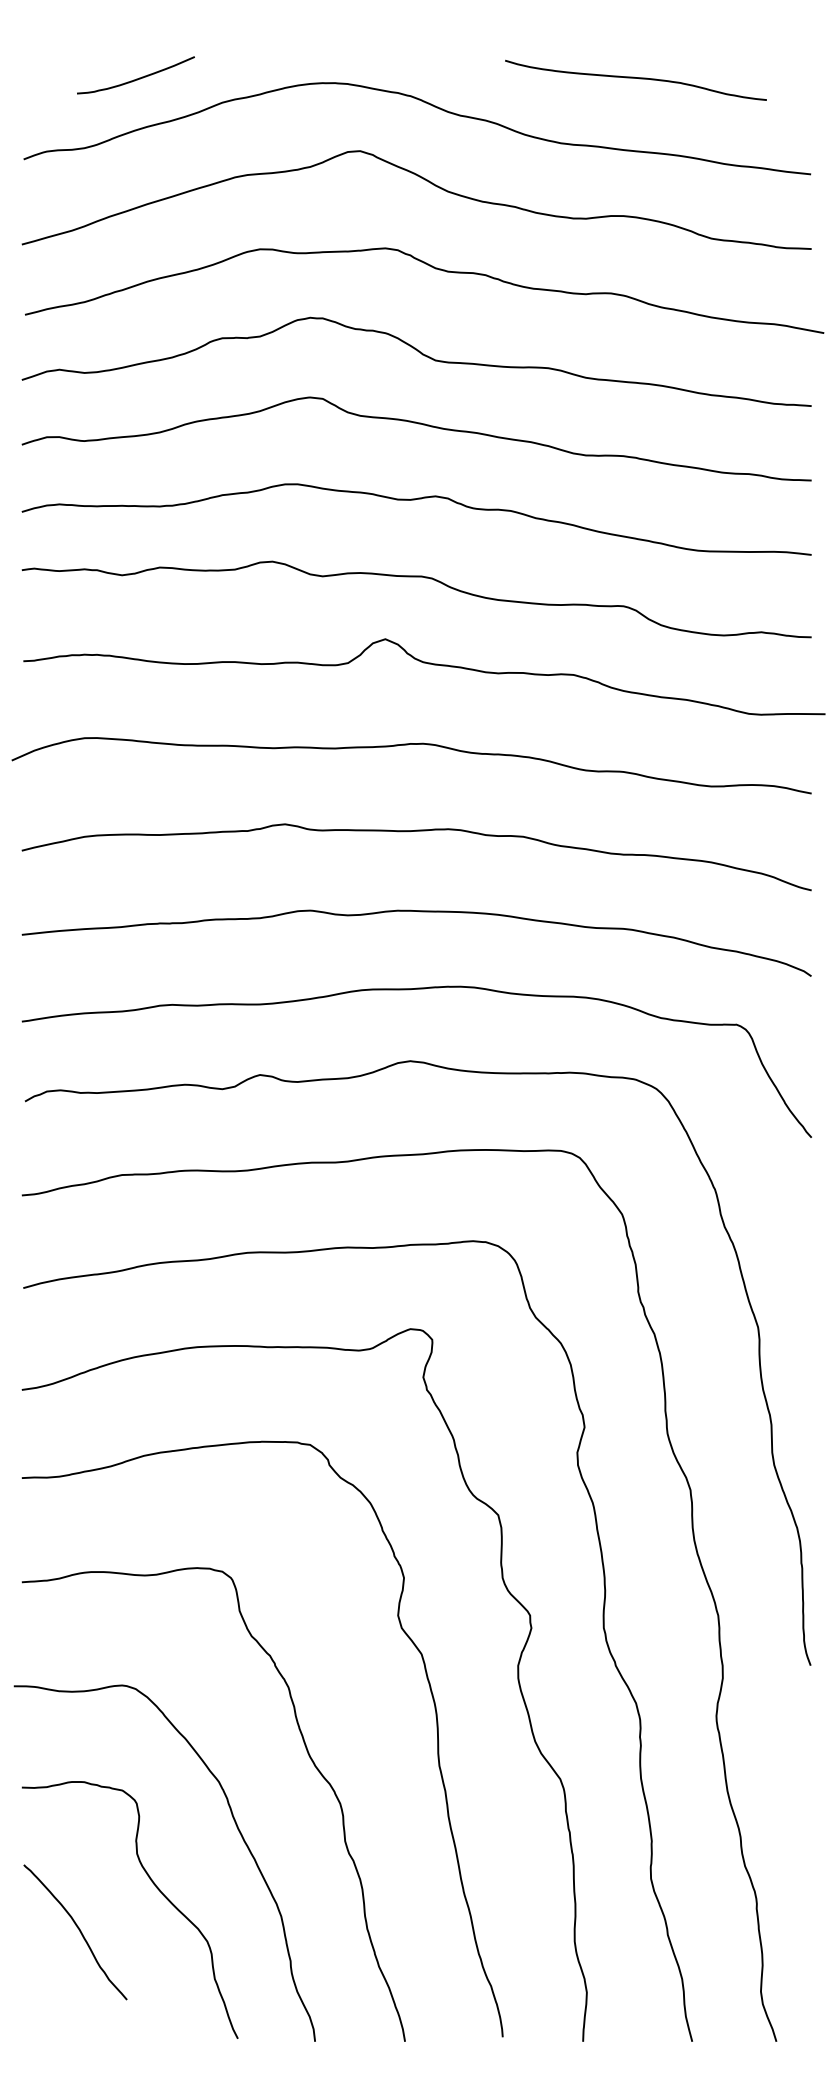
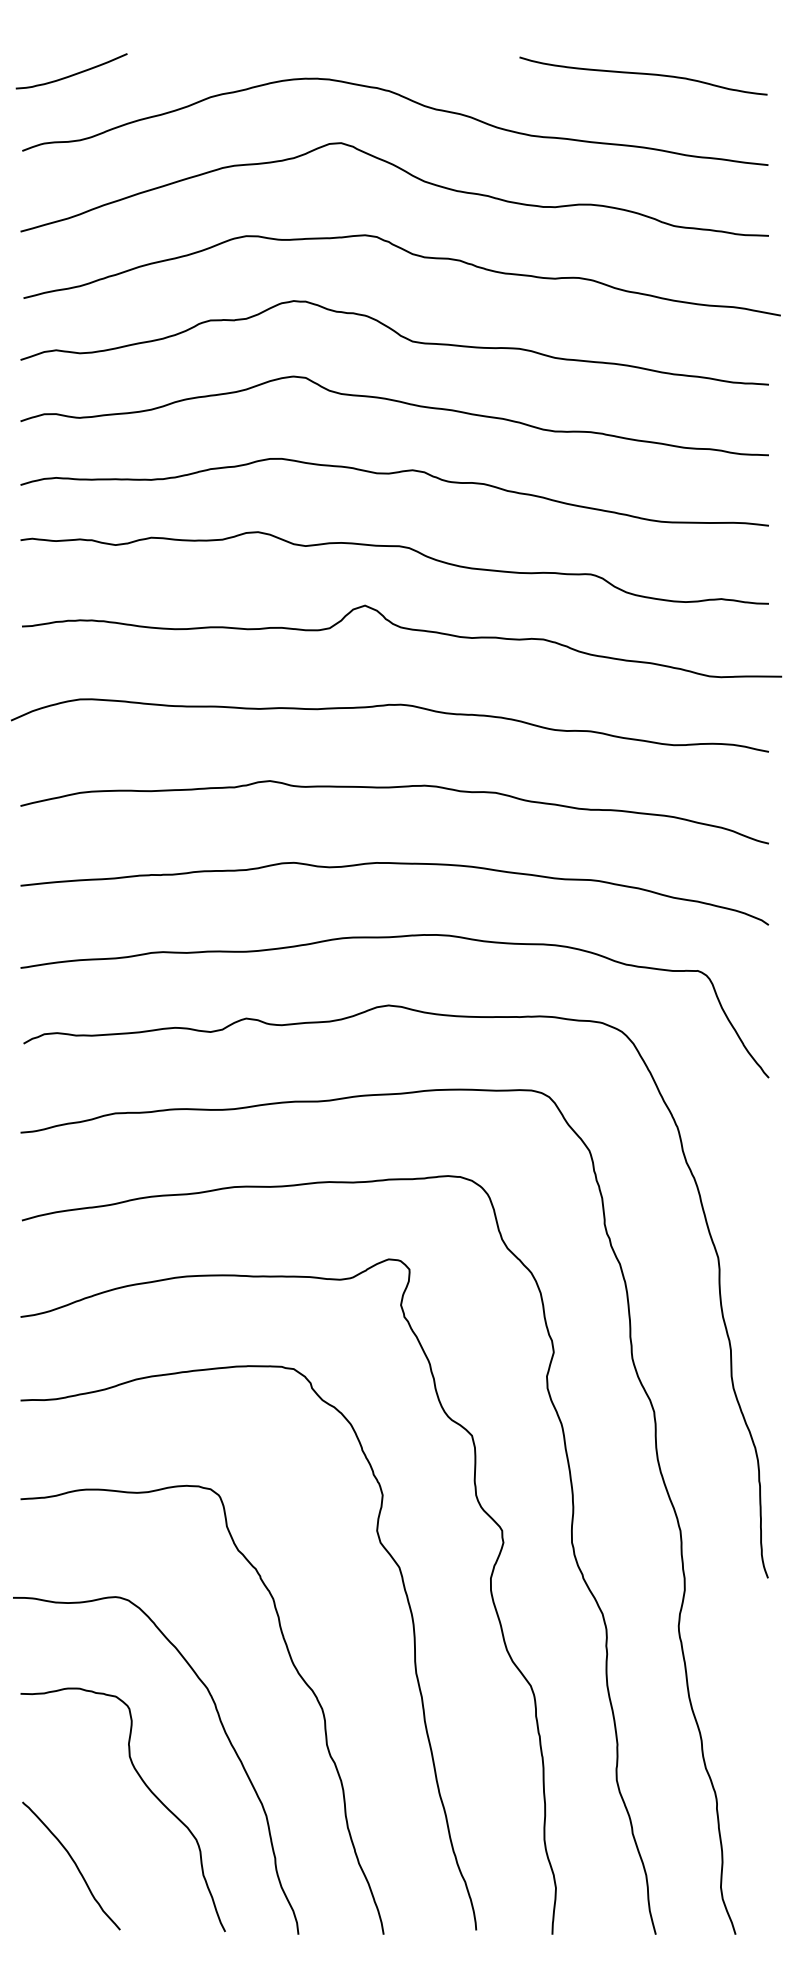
curve: (135, 78) -> (71, 74), moved
curve: (635, 78) -> (643, 74), moved
curve: (78, 1930) -> (74, 1864), moved

